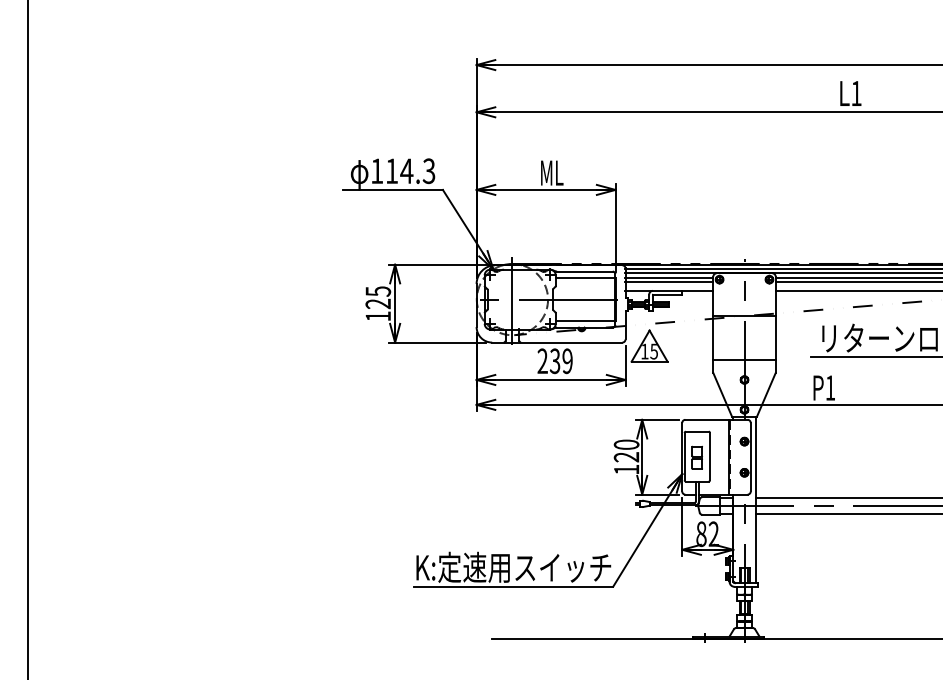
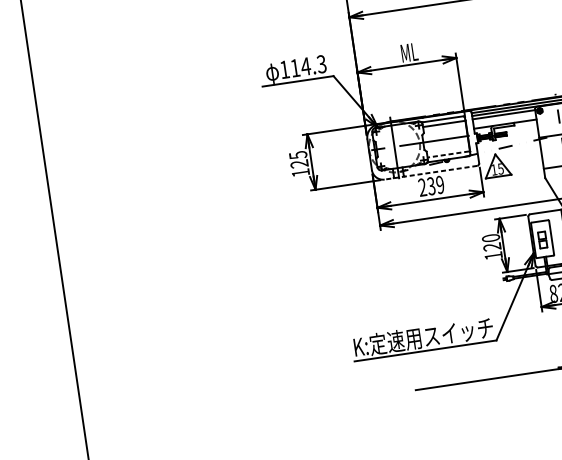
line: (669, 281) -> (504, 117), removed
line: (584, 321) -> (448, 154), solid -> dashed
line: (556, 342) -> (430, 172), solid -> dashed

